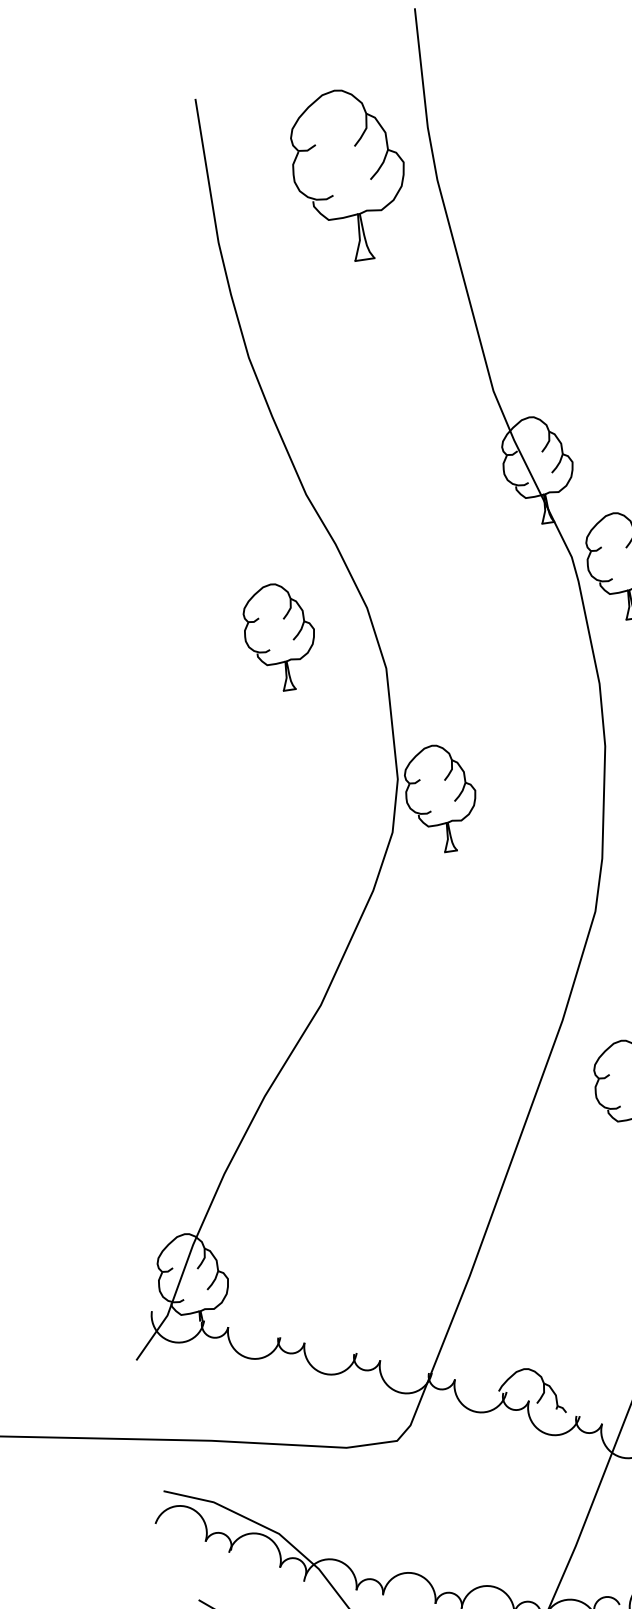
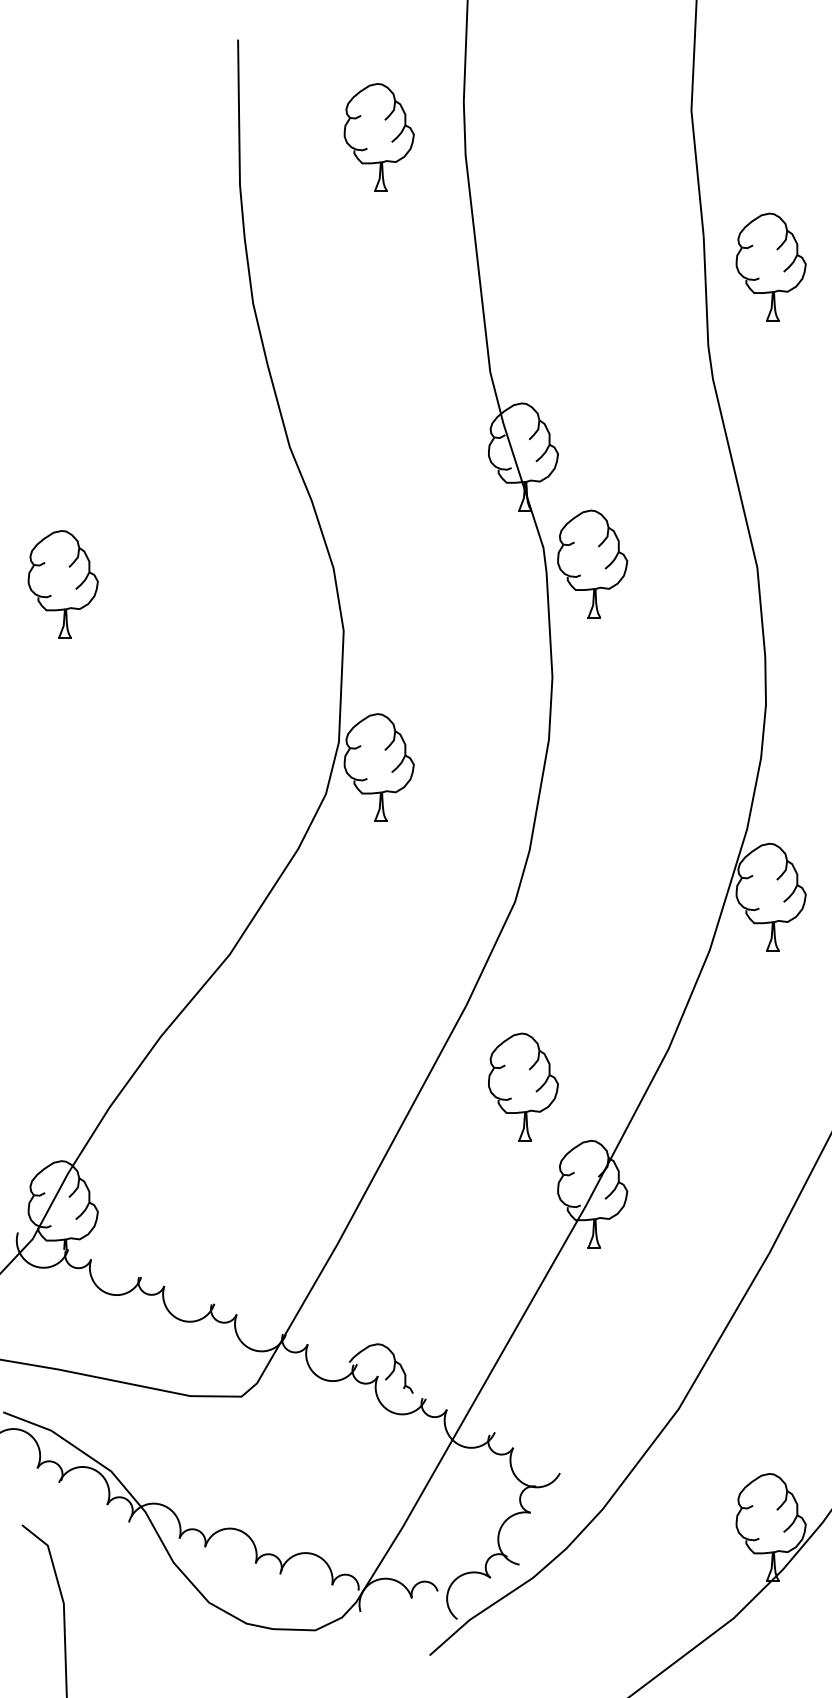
part: (348, 175) -> (378, 137), size x0.62
part: (279, 637) -> (62, 584), moved

